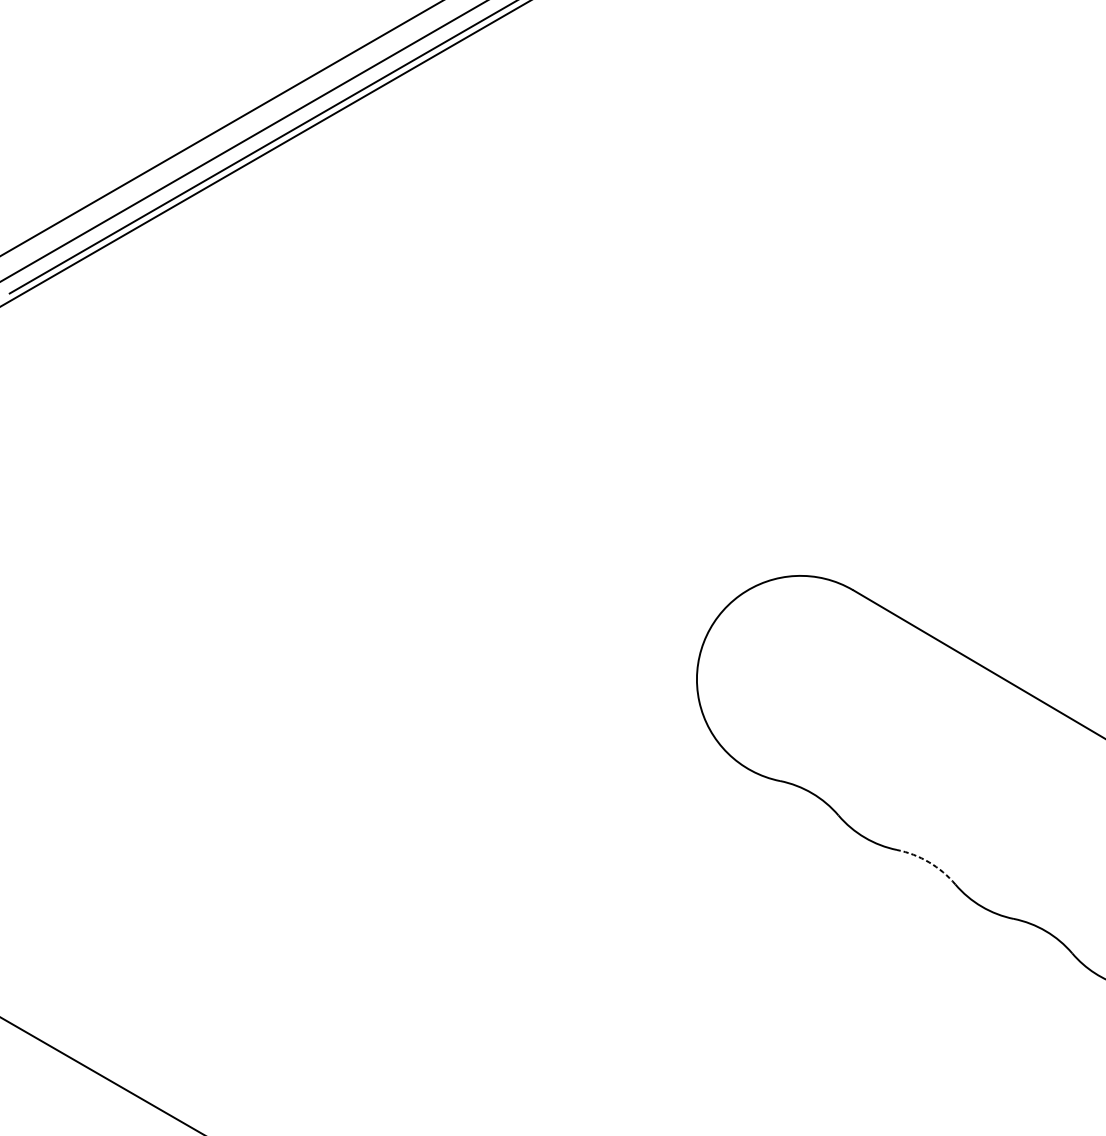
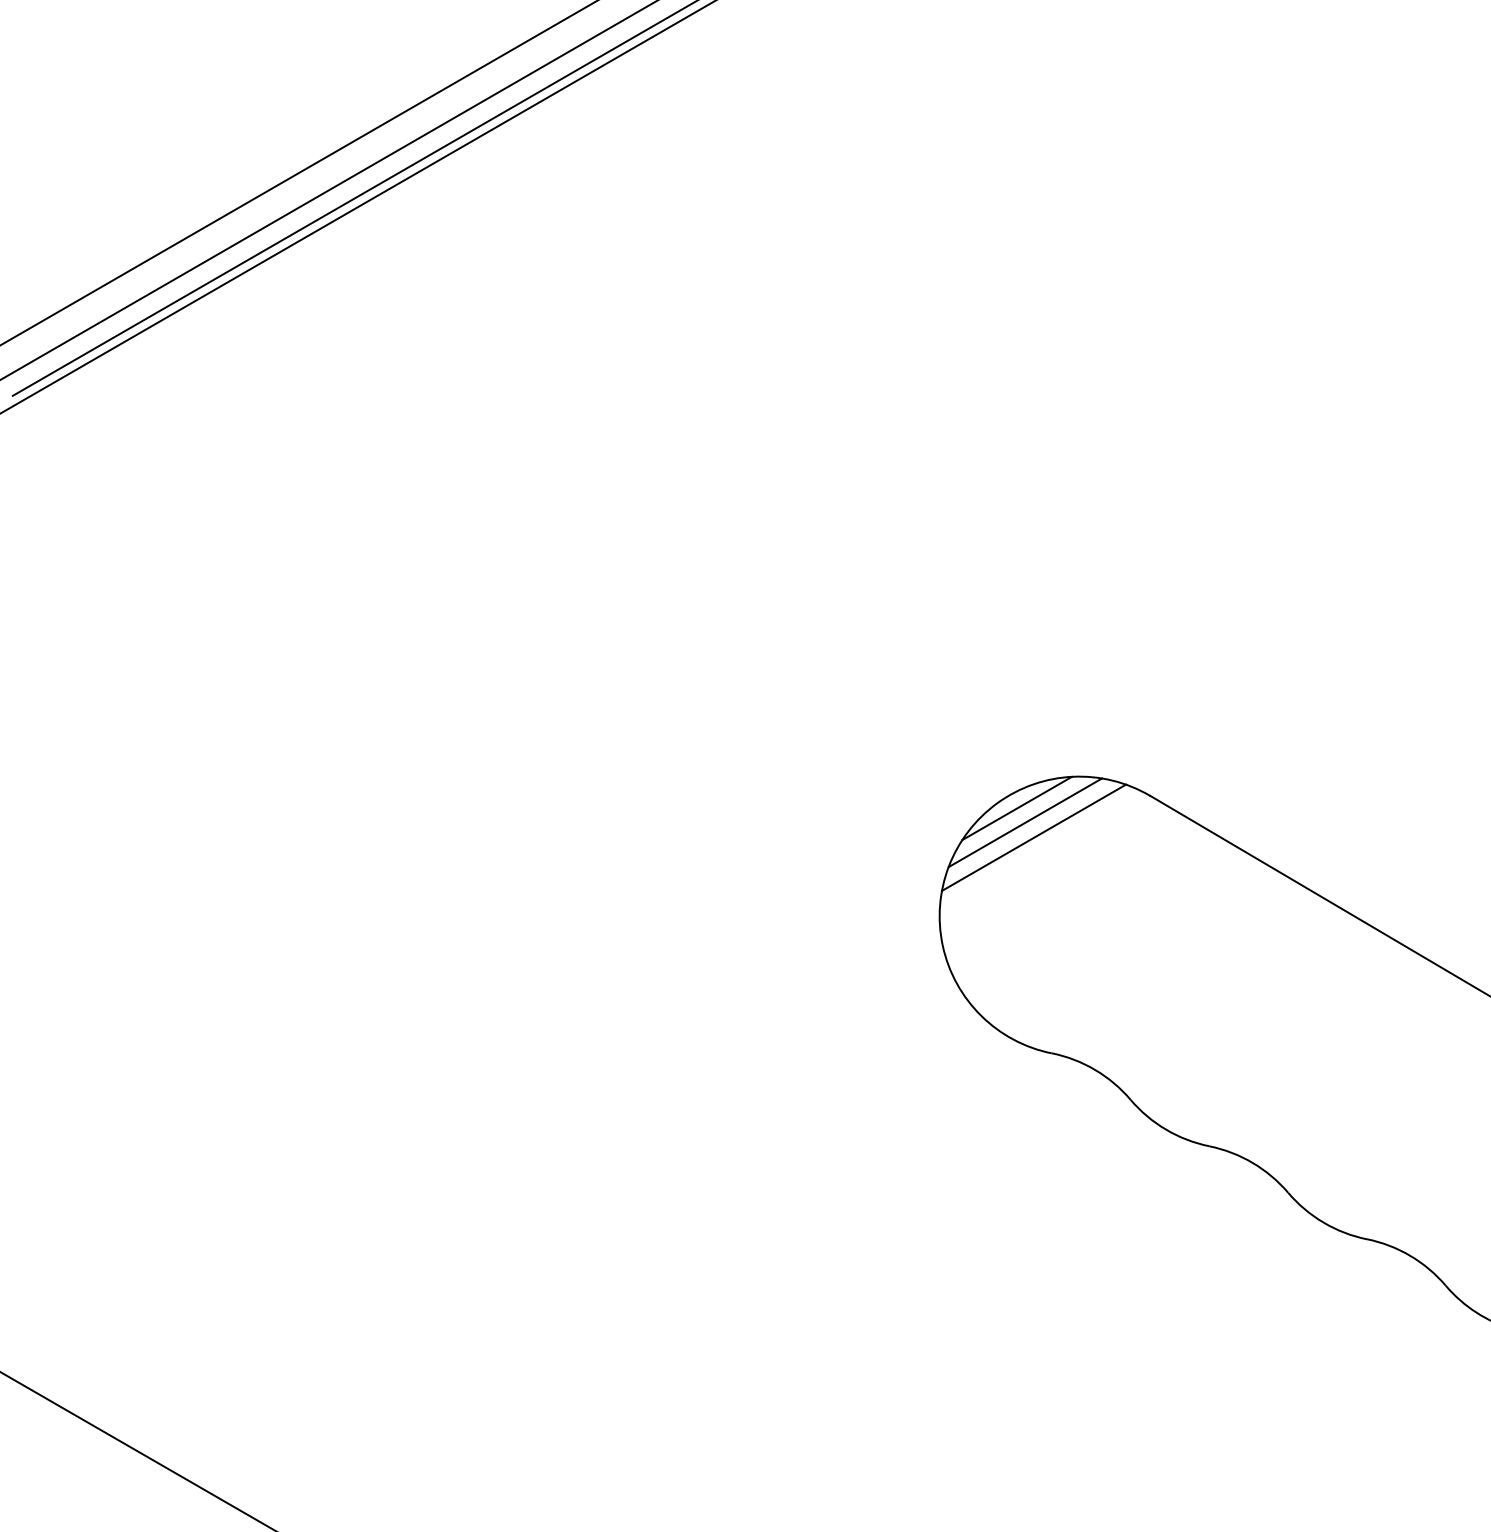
line: (754, 599) -> (1017, 808), added
line: (760, 609) -> (1025, 822), added
line: (767, 621) -> (1034, 837), added
arc: (928, 862) -> (1252, 1162), dashed -> solid

